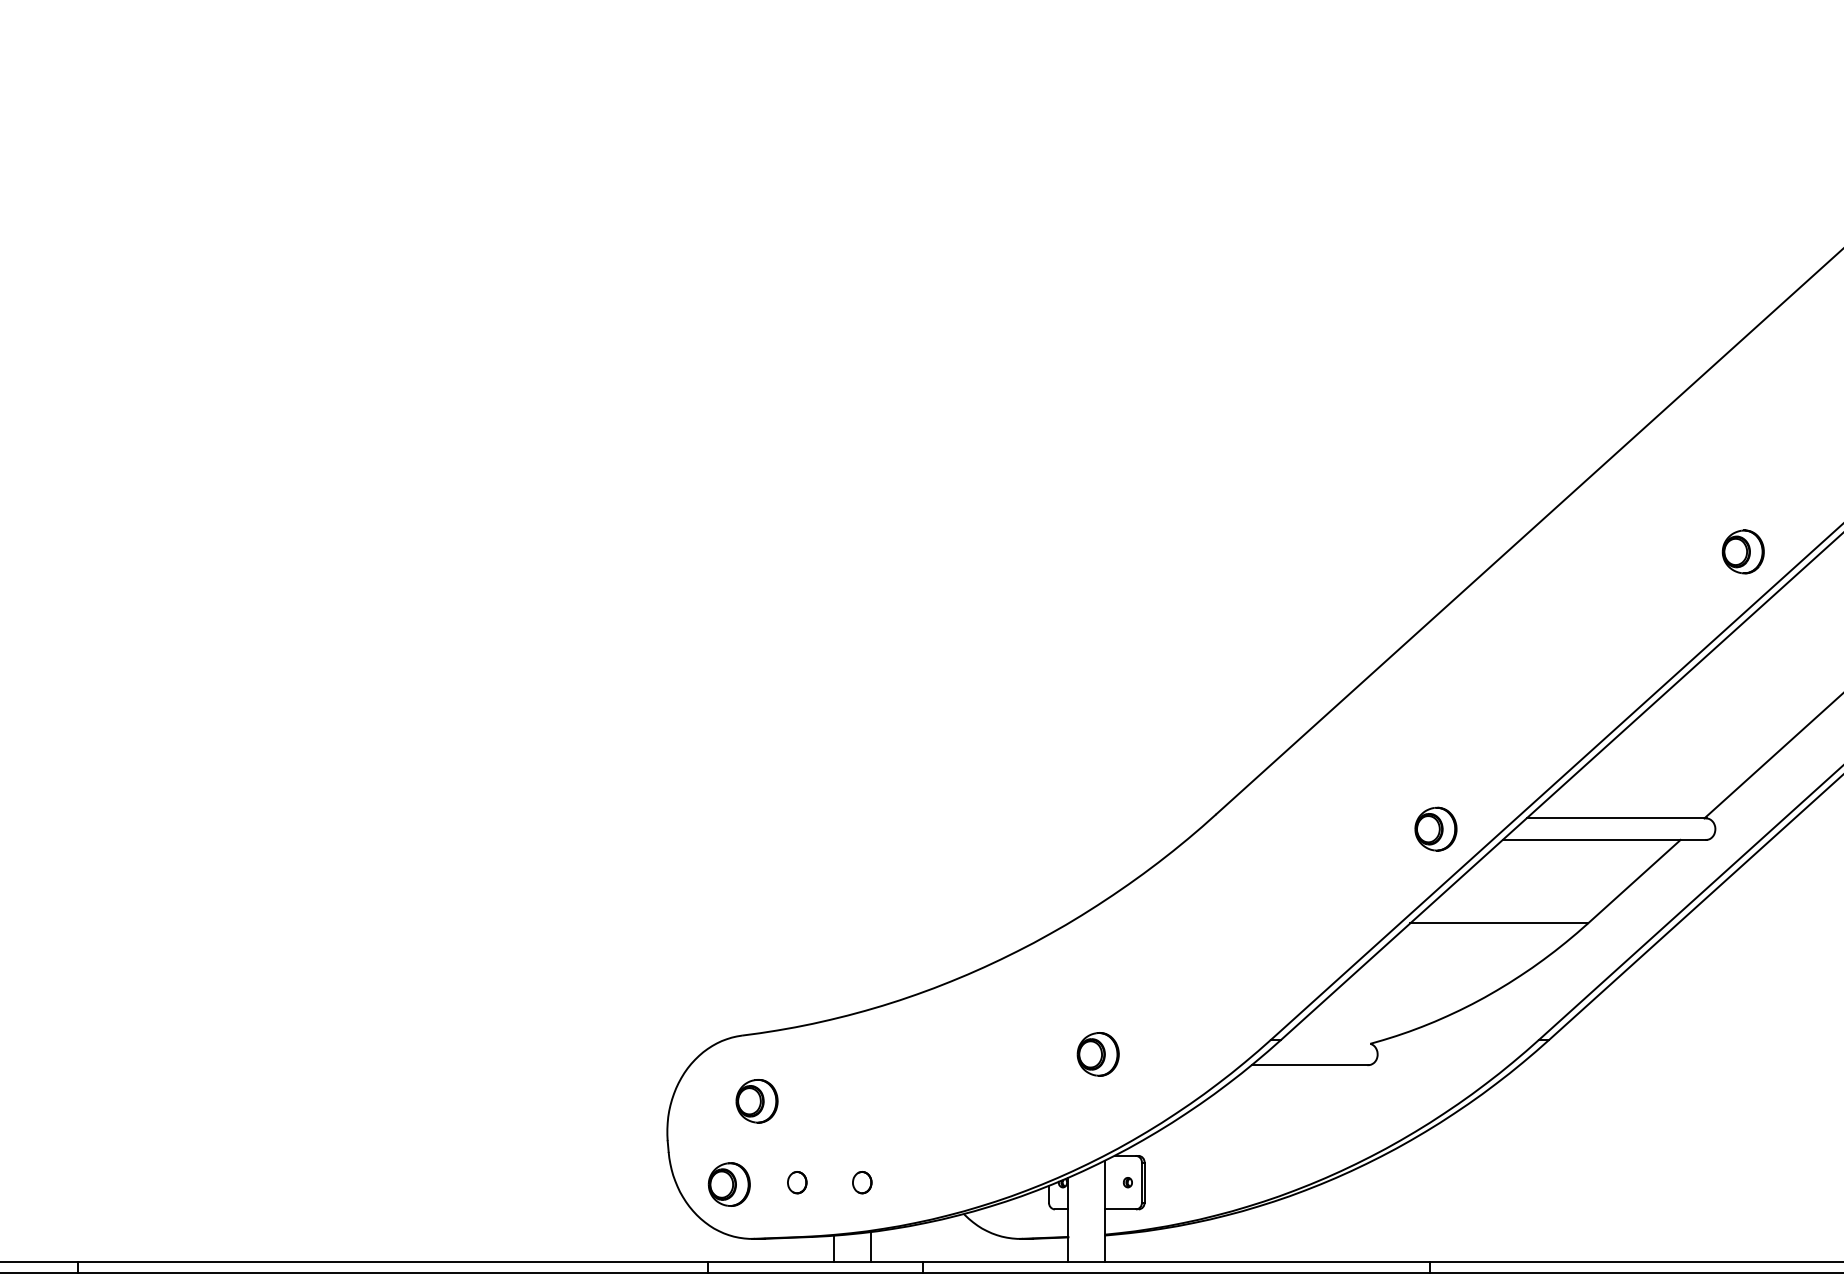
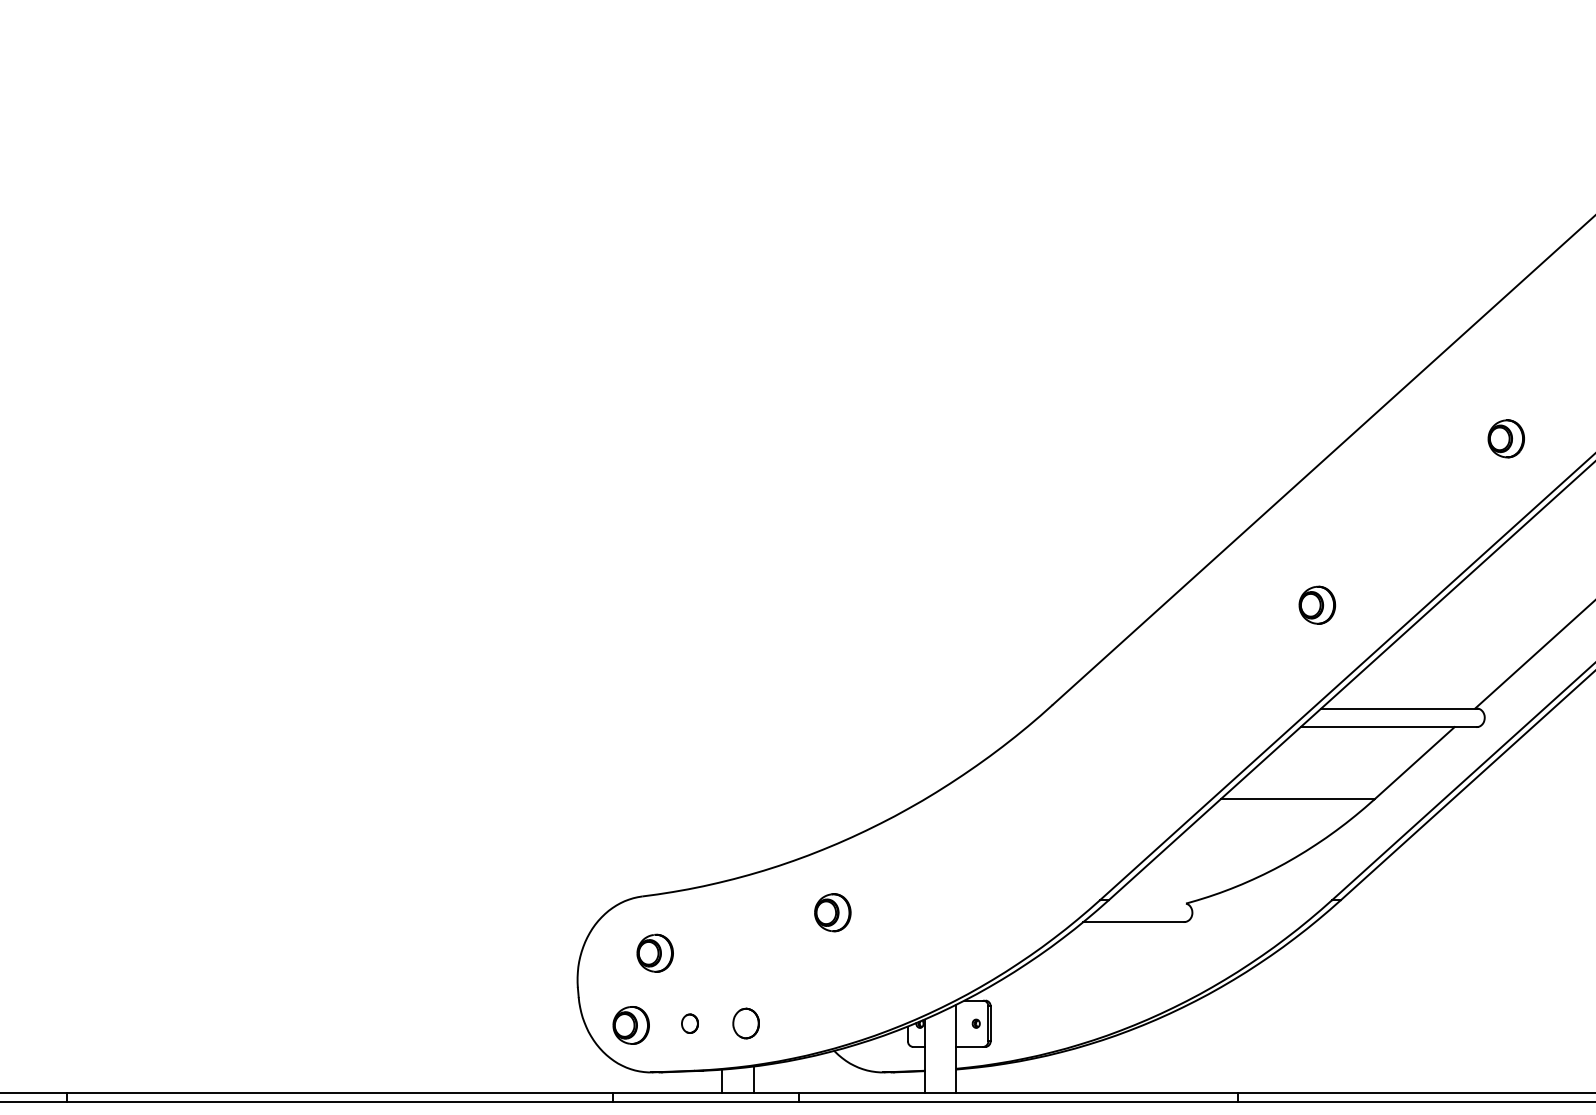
part: (1742, 551) -> (1505, 438), moved
part: (1435, 828) -> (1316, 604), moved
part: (1097, 1054) -> (832, 912), moved
part: (862, 1182) -> (746, 1023), size x1.6

